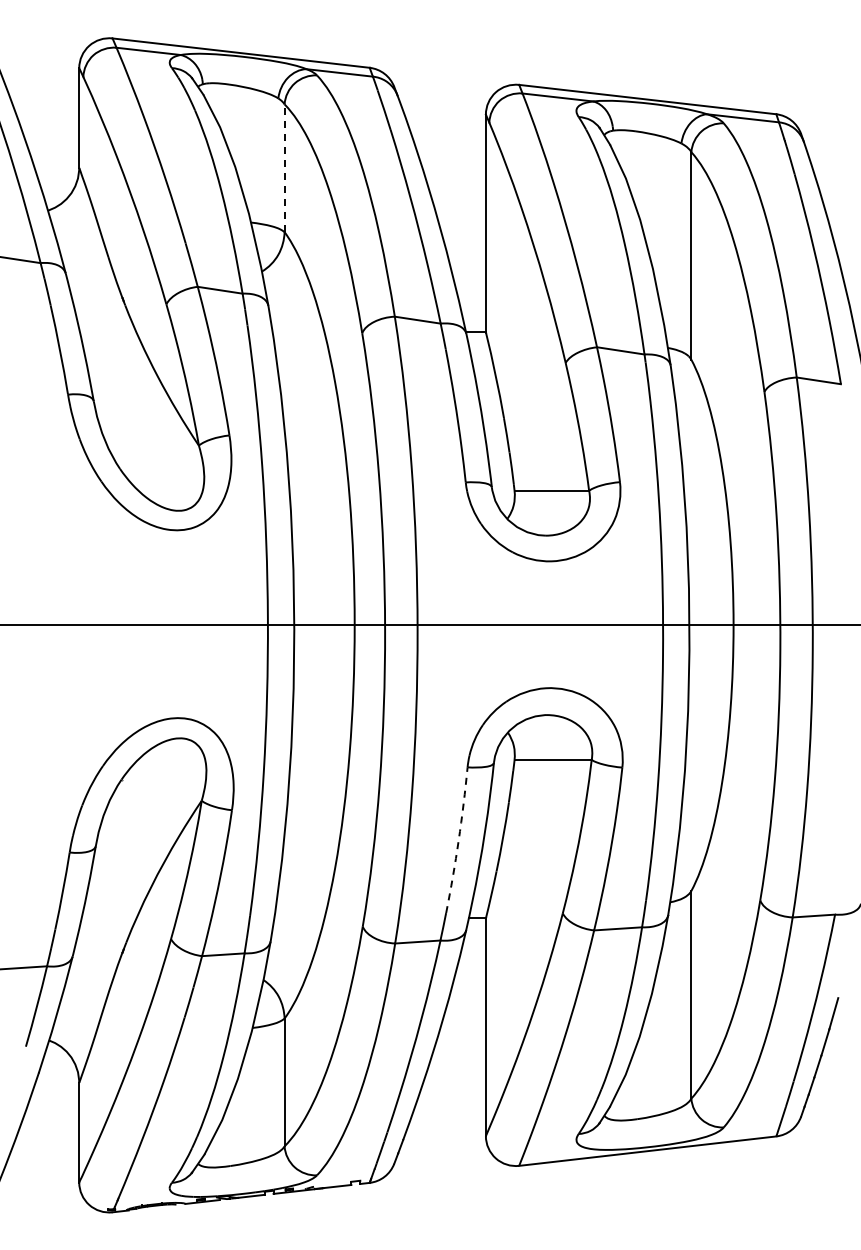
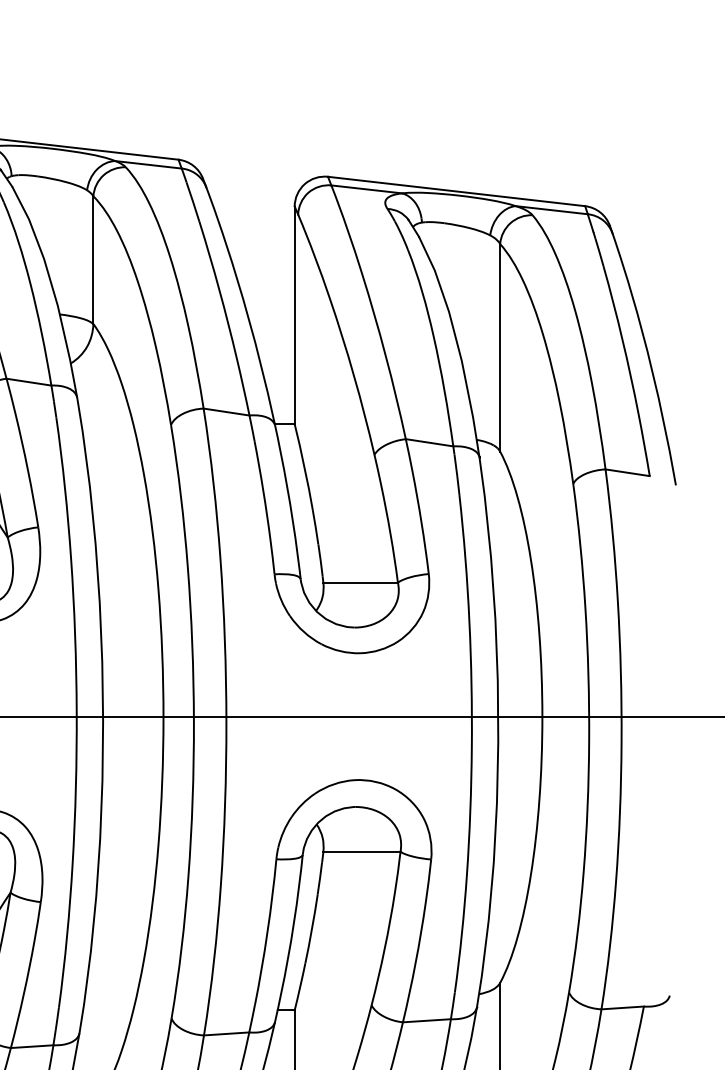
line: (284, 168) -> (93, 260), dashed -> solid
arc: (458, 840) -> (267, 932), dashed -> solid

